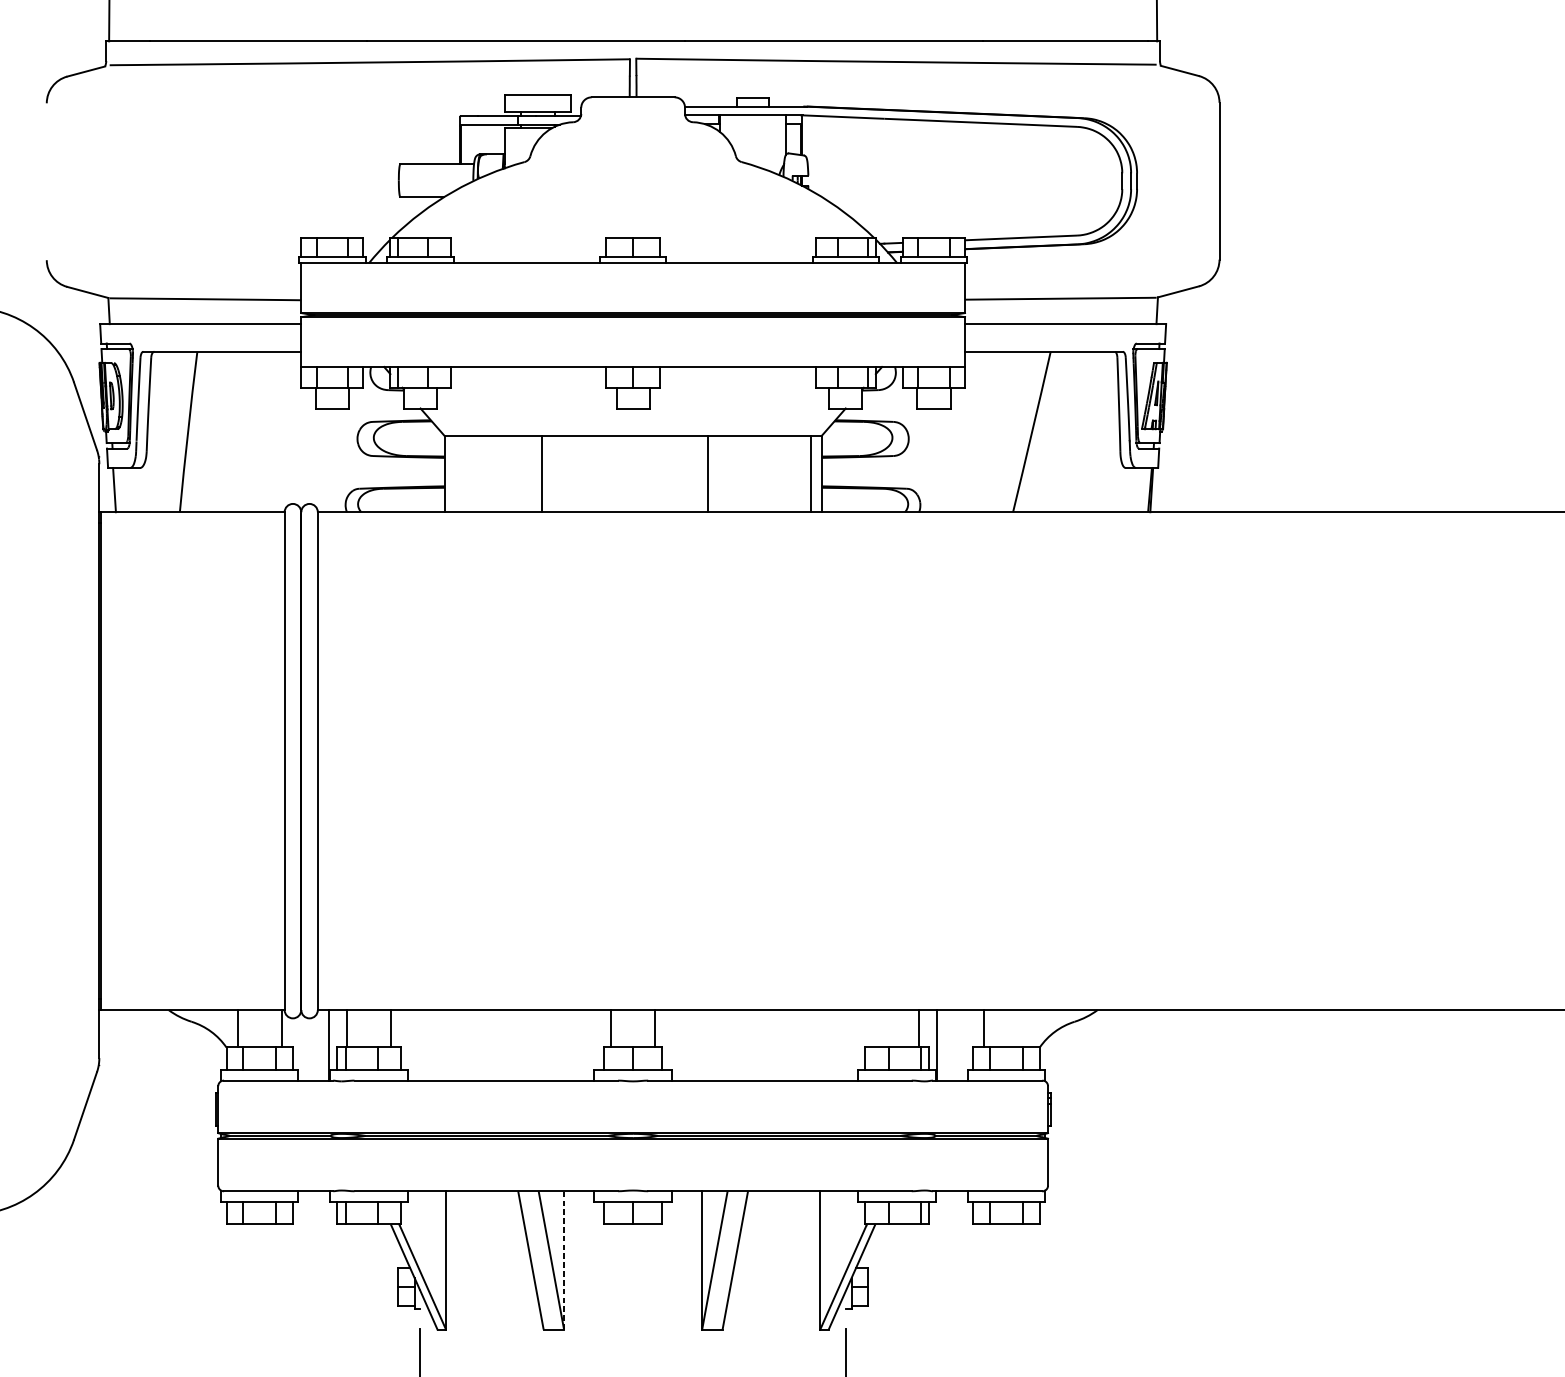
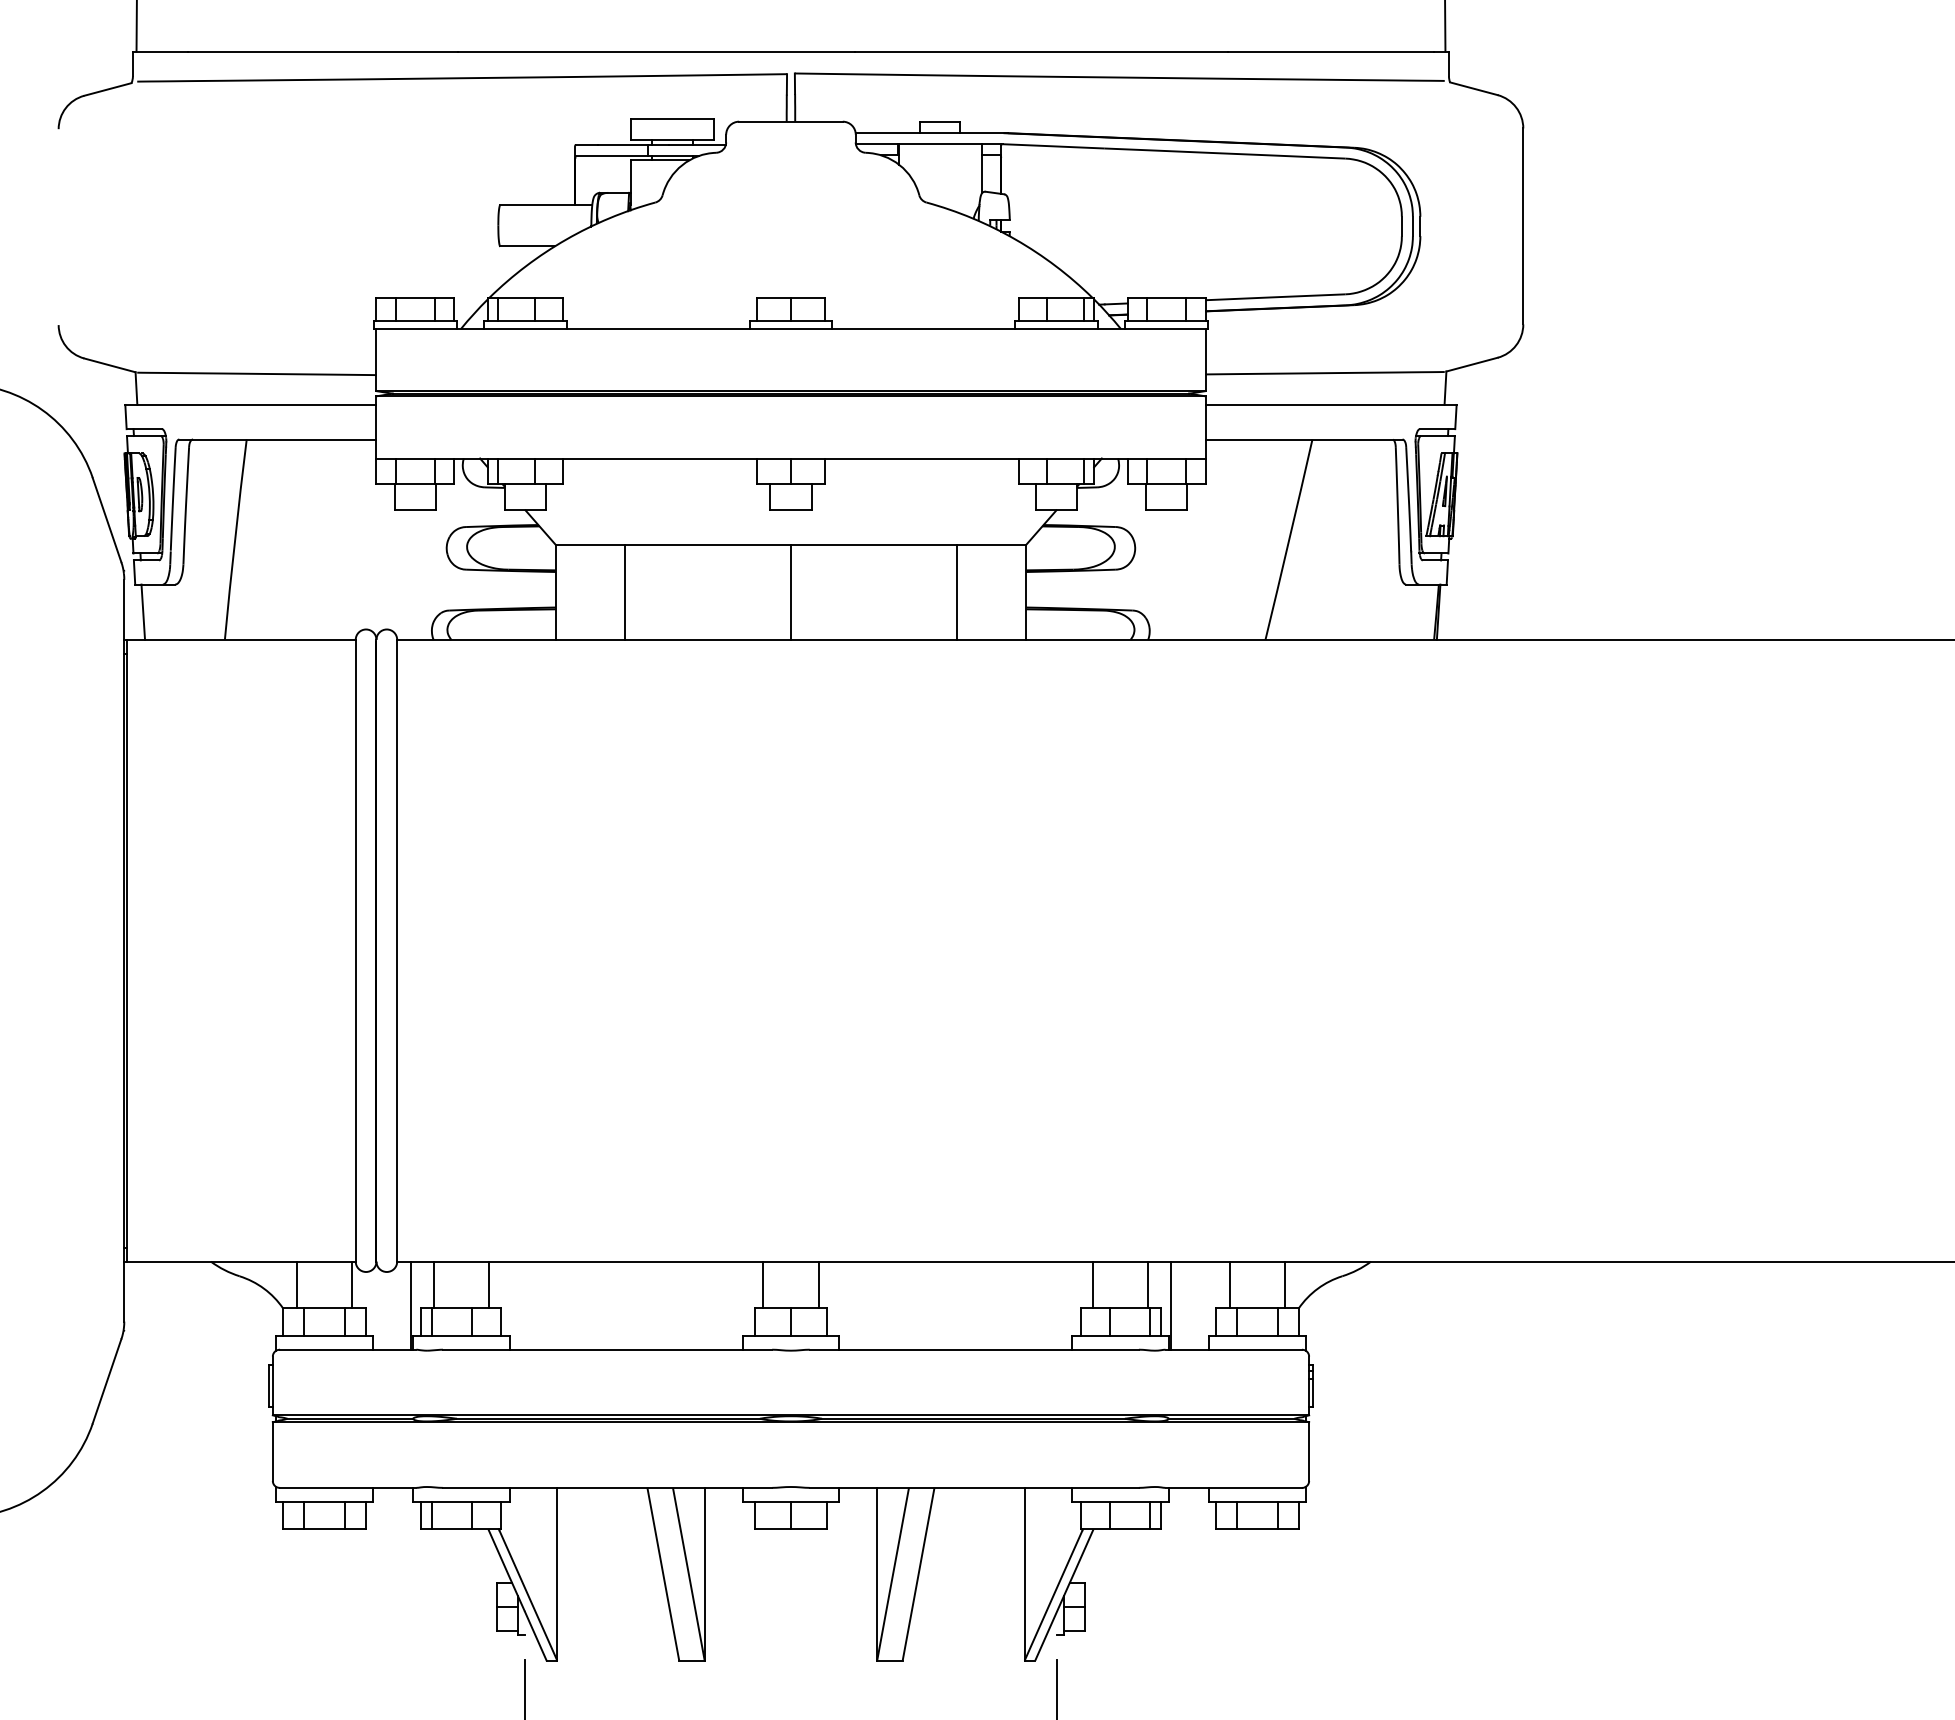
line: (542, 473) -> (624, 591), moved
line: (708, 473) -> (790, 591), moved
line: (811, 473) -> (957, 591), moved
line: (875, 1028) -> (1093, 1284), added
line: (1028, 1028) -> (1284, 1284), added
line: (563, 1259) -> (704, 1573), dashed -> solid

